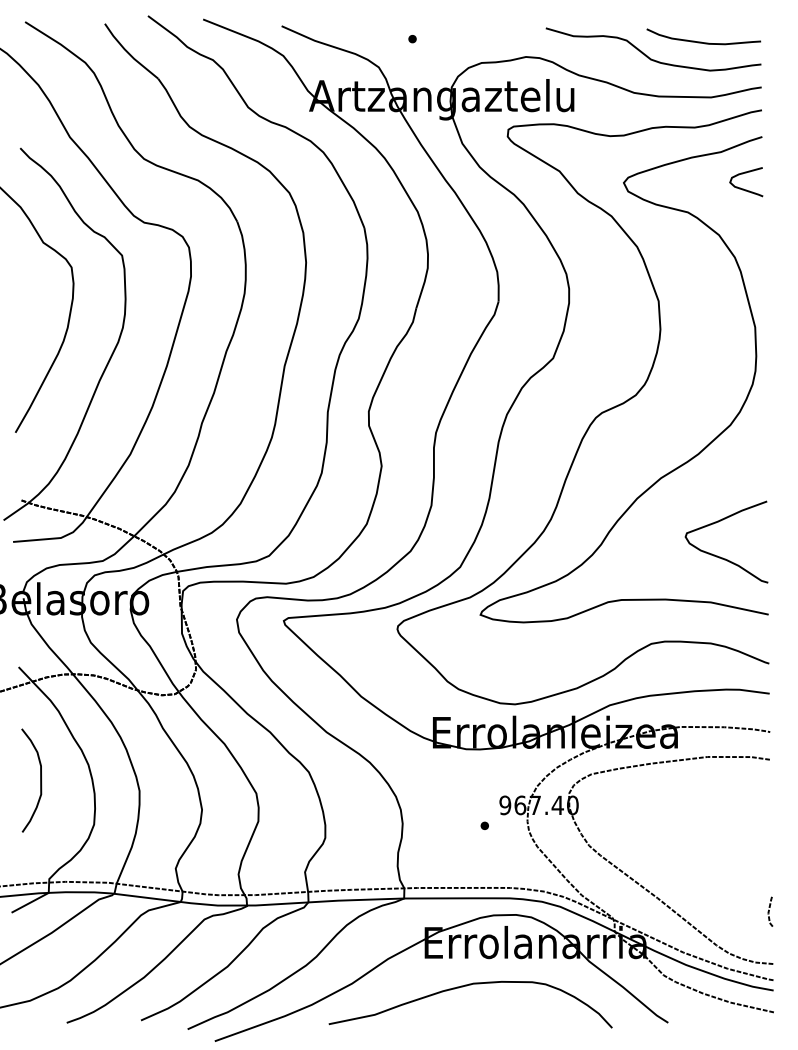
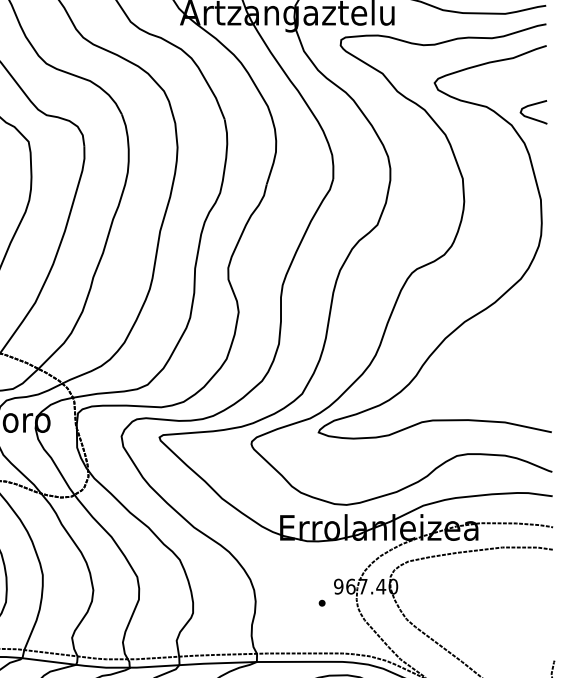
curve: (743, 188) -> (531, 117), moved
curve: (720, 556) -> (512, 385), removed

